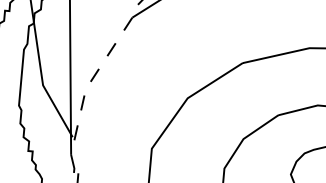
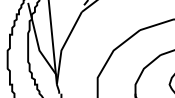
line: (90, 83) -> (63, 47), dashed -> solid

